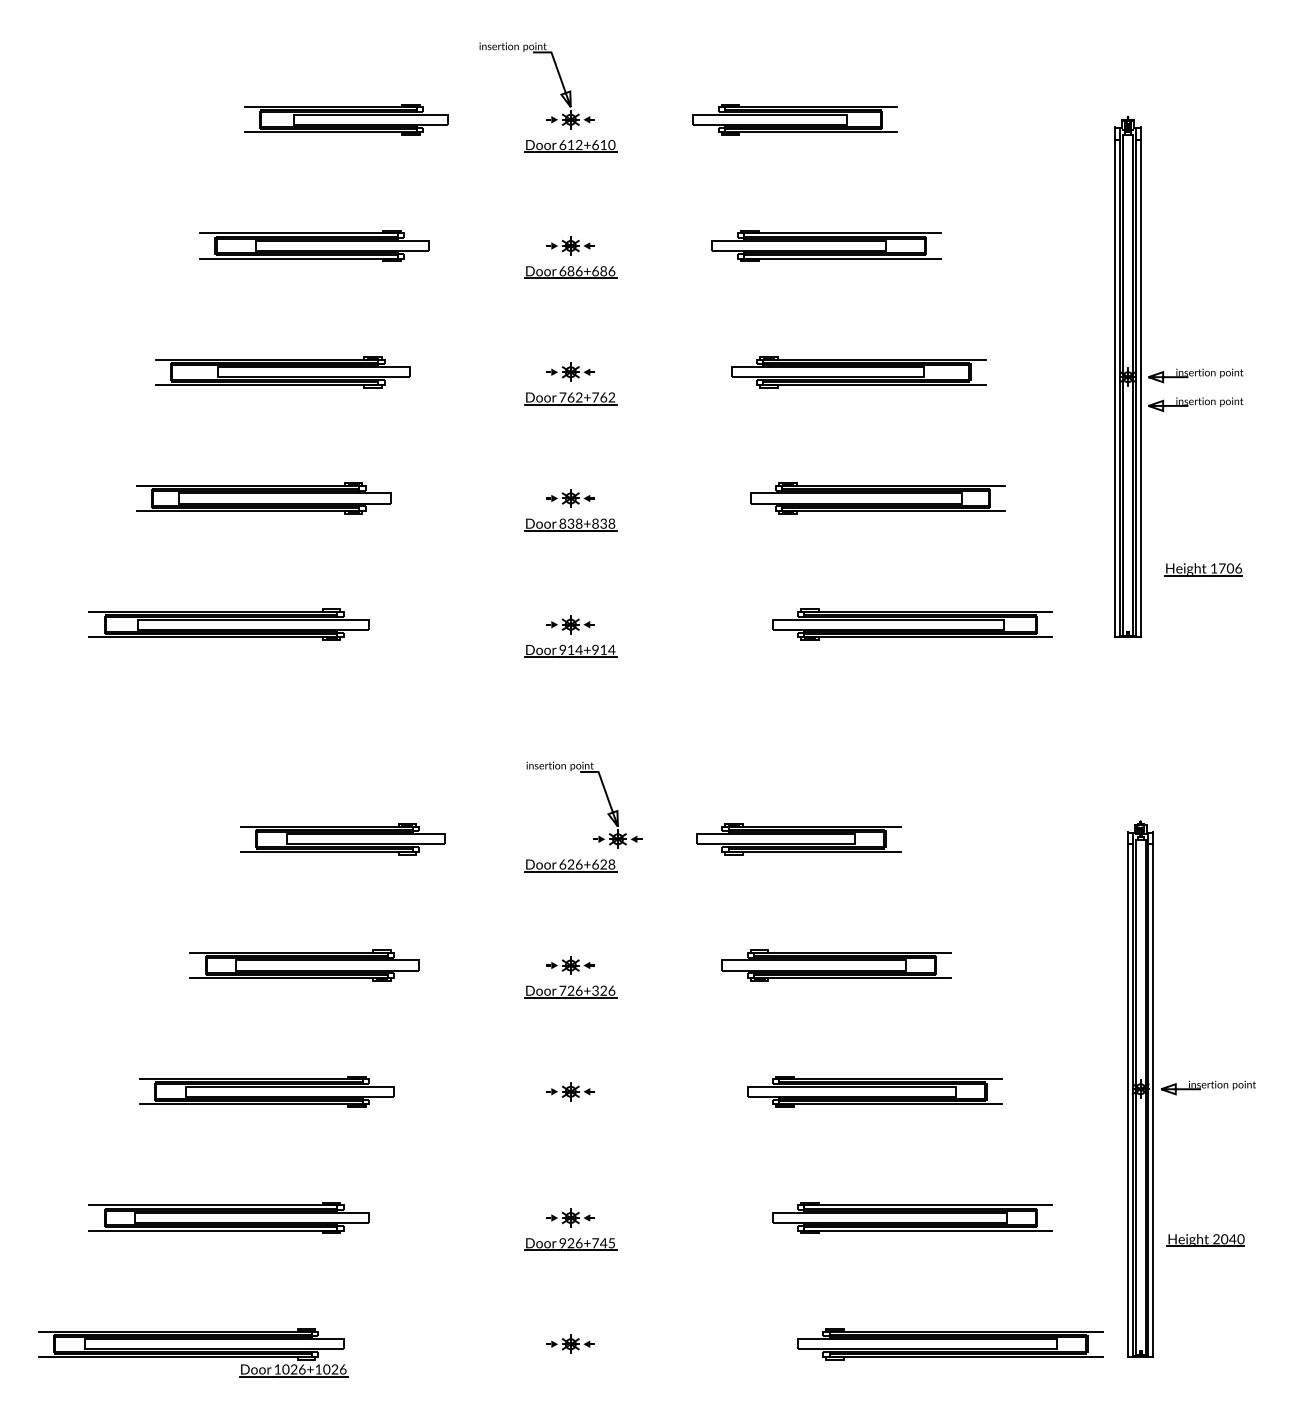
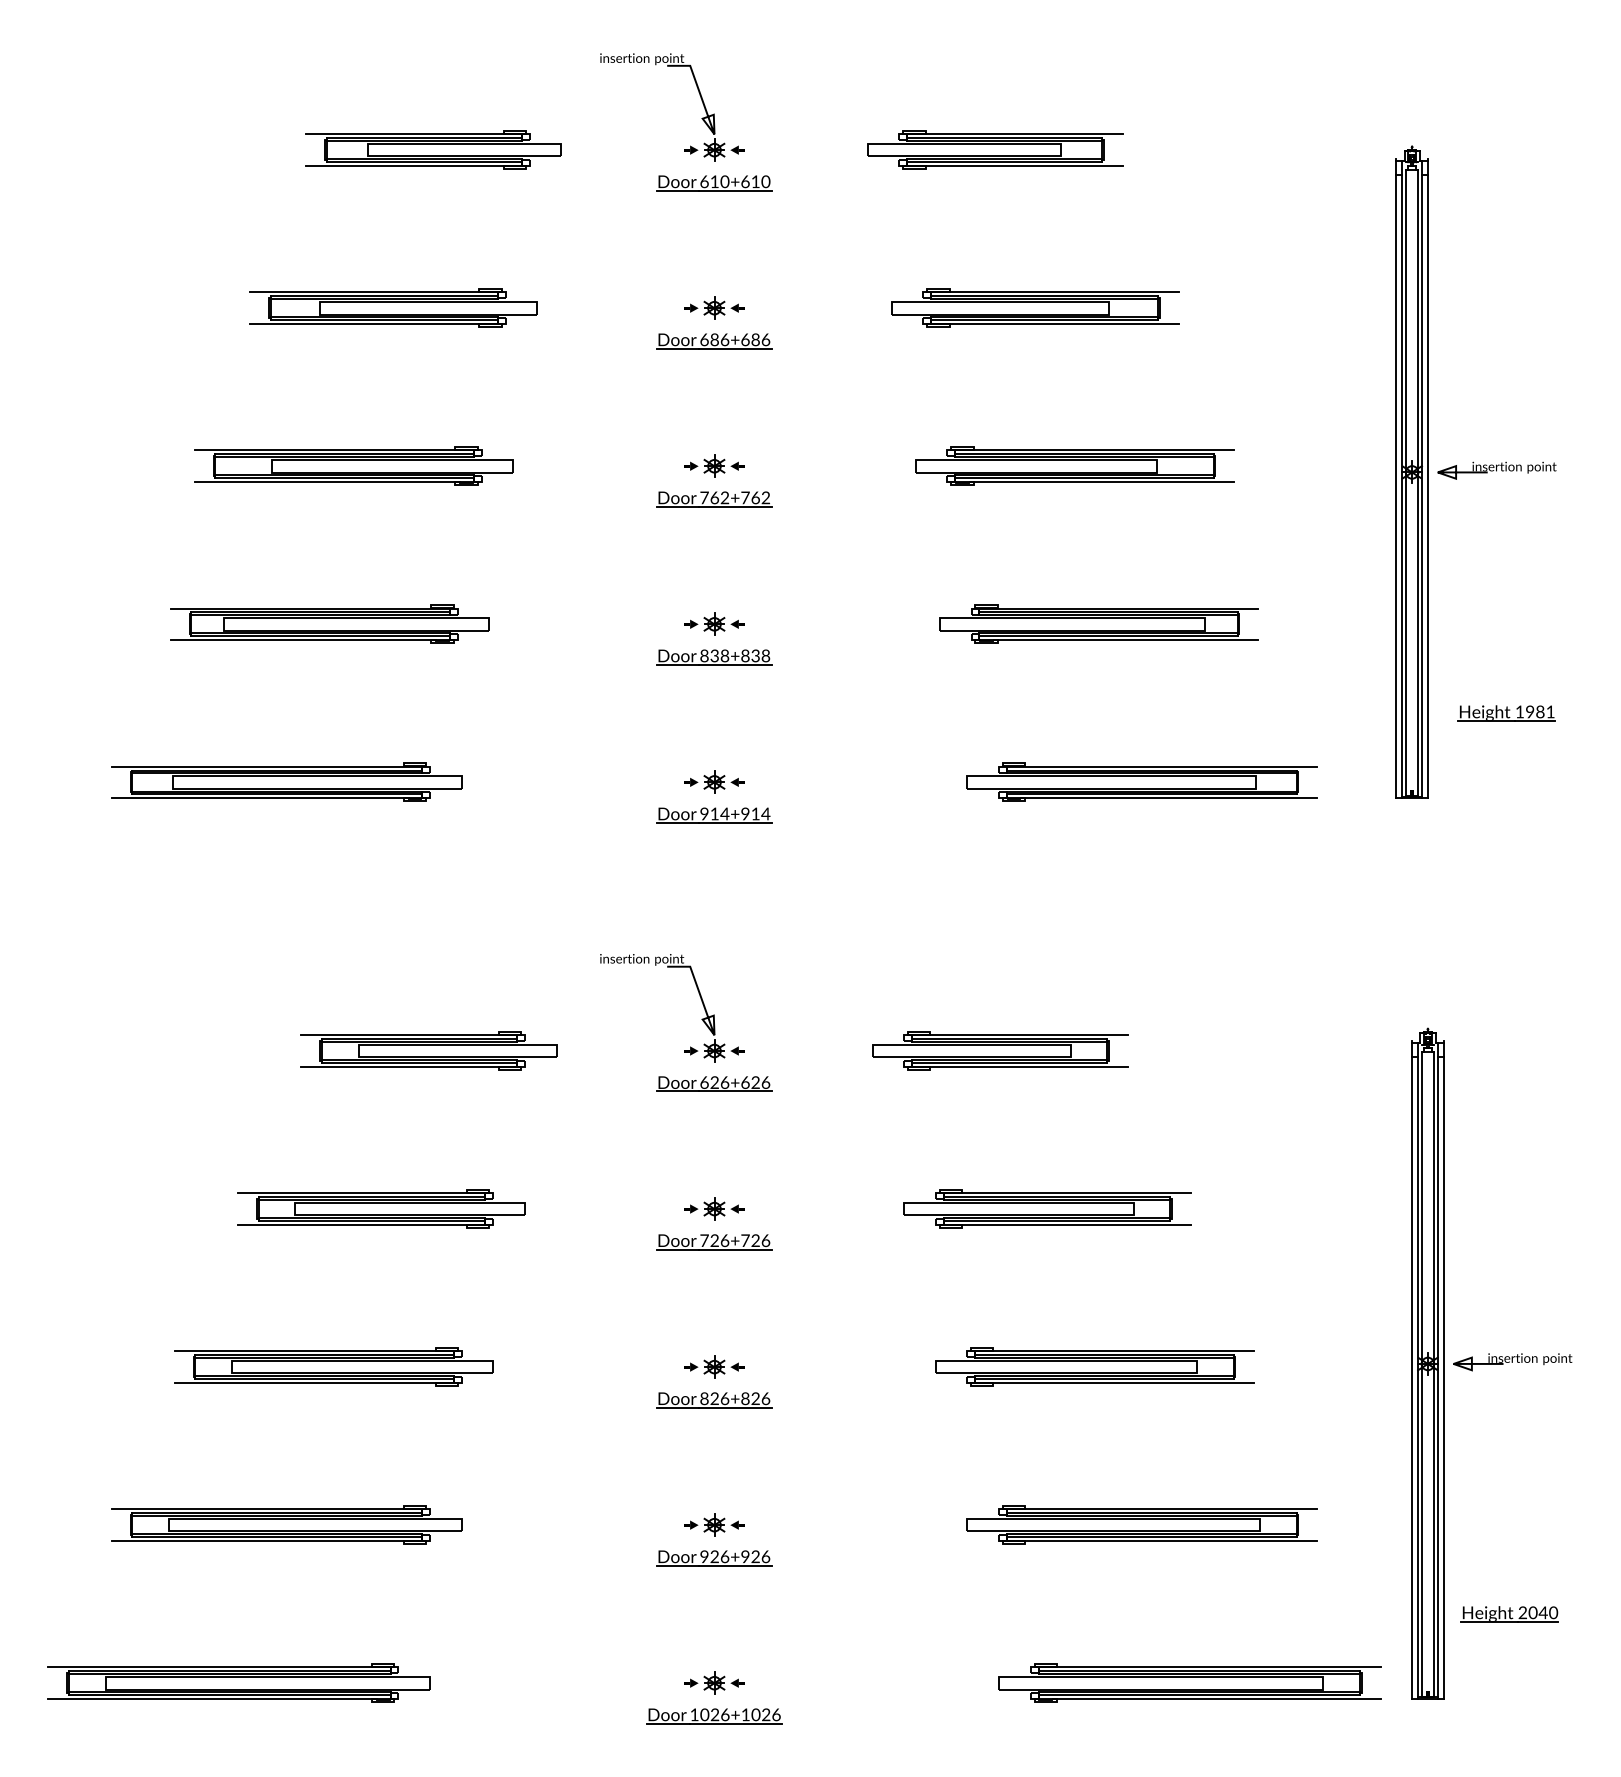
text: (578, 146) -> (724, 183), 612+610 -> 610+610
part: (1195, 404) -> (1496, 506), removed
text: (1230, 568) -> (1540, 711), 1706 -> 1981
part: (606, 798) -> (700, 999), moved
text: (611, 864) -> (765, 1082), 626+628 -> 626+626
text: (595, 990) -> (745, 1240), 726+326 -> 726+726
part: (570, 1118) -> (714, 1400), added
part: (1205, 1240) -> (1509, 1614), moved
text: (603, 1243) -> (755, 1556), 926+745 -> 926+926
part: (293, 1370) -> (714, 1716), moved

